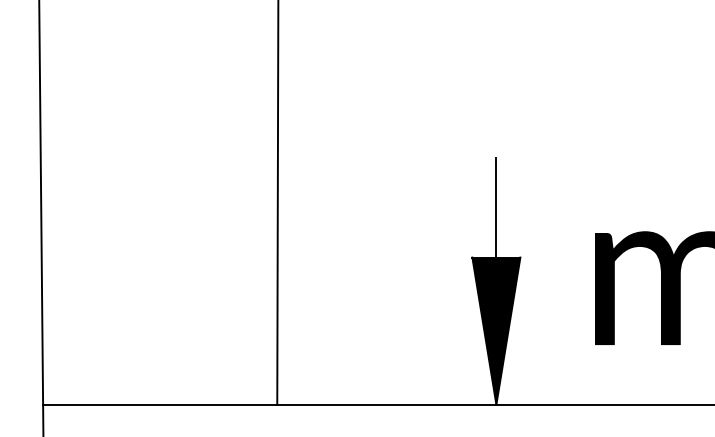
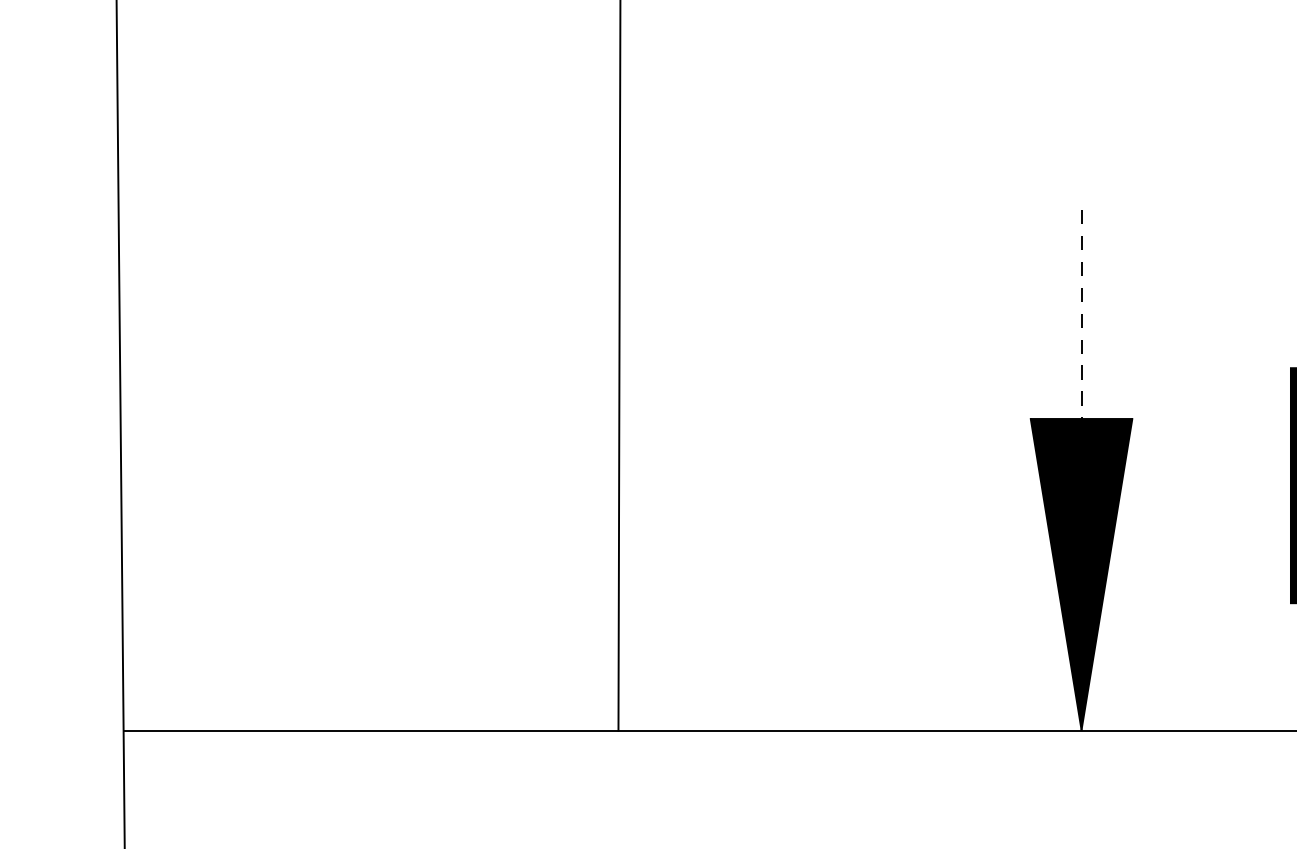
line: (496, 208) -> (1081, 315), solid -> dashed

